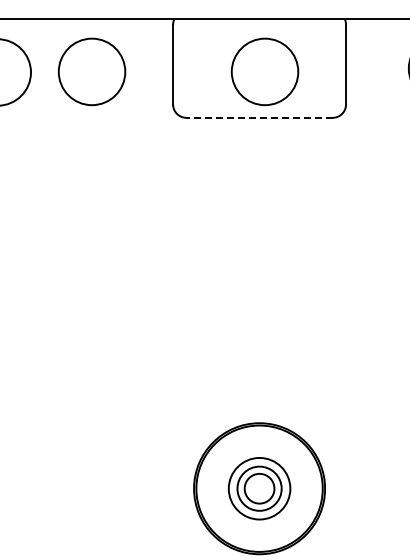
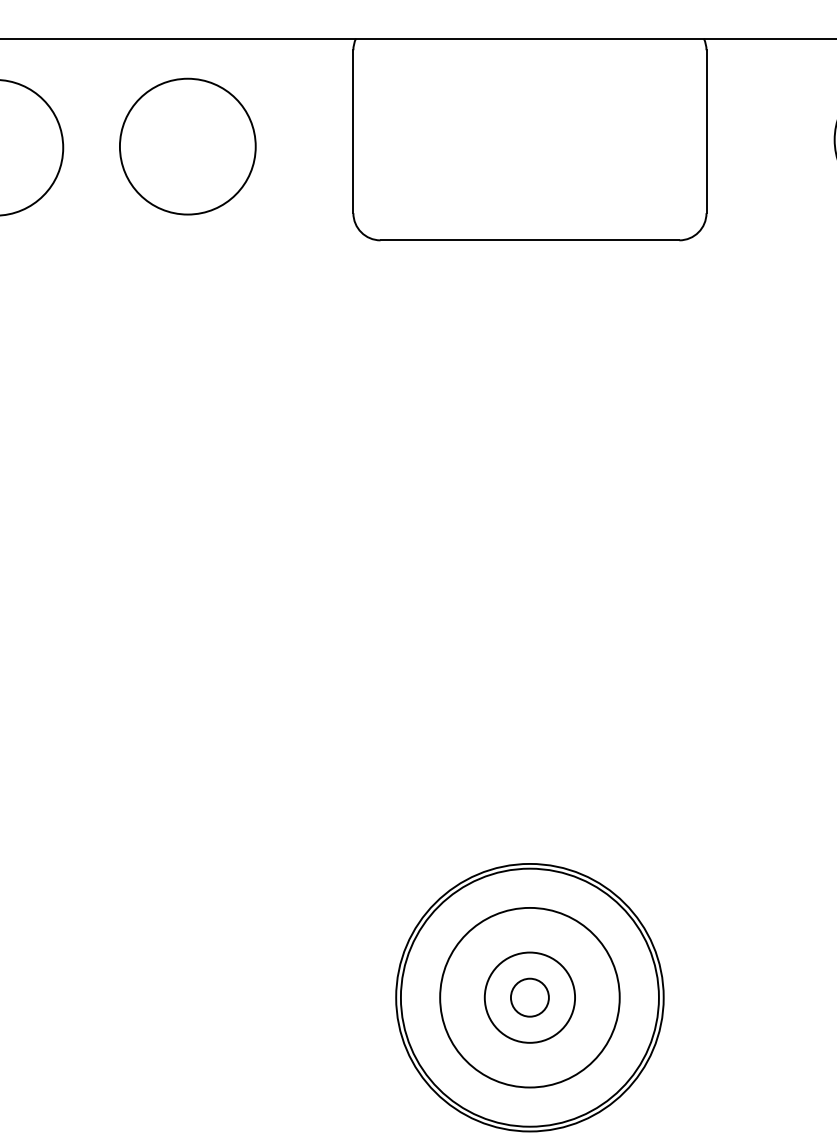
circle: (264, 71) -> (539, 145), removed
line: (259, 117) -> (529, 239), dashed -> solid
circle: (259, 488) -> (529, 997), size x0.62
circle: (259, 488) -> (529, 997), size x1.43

